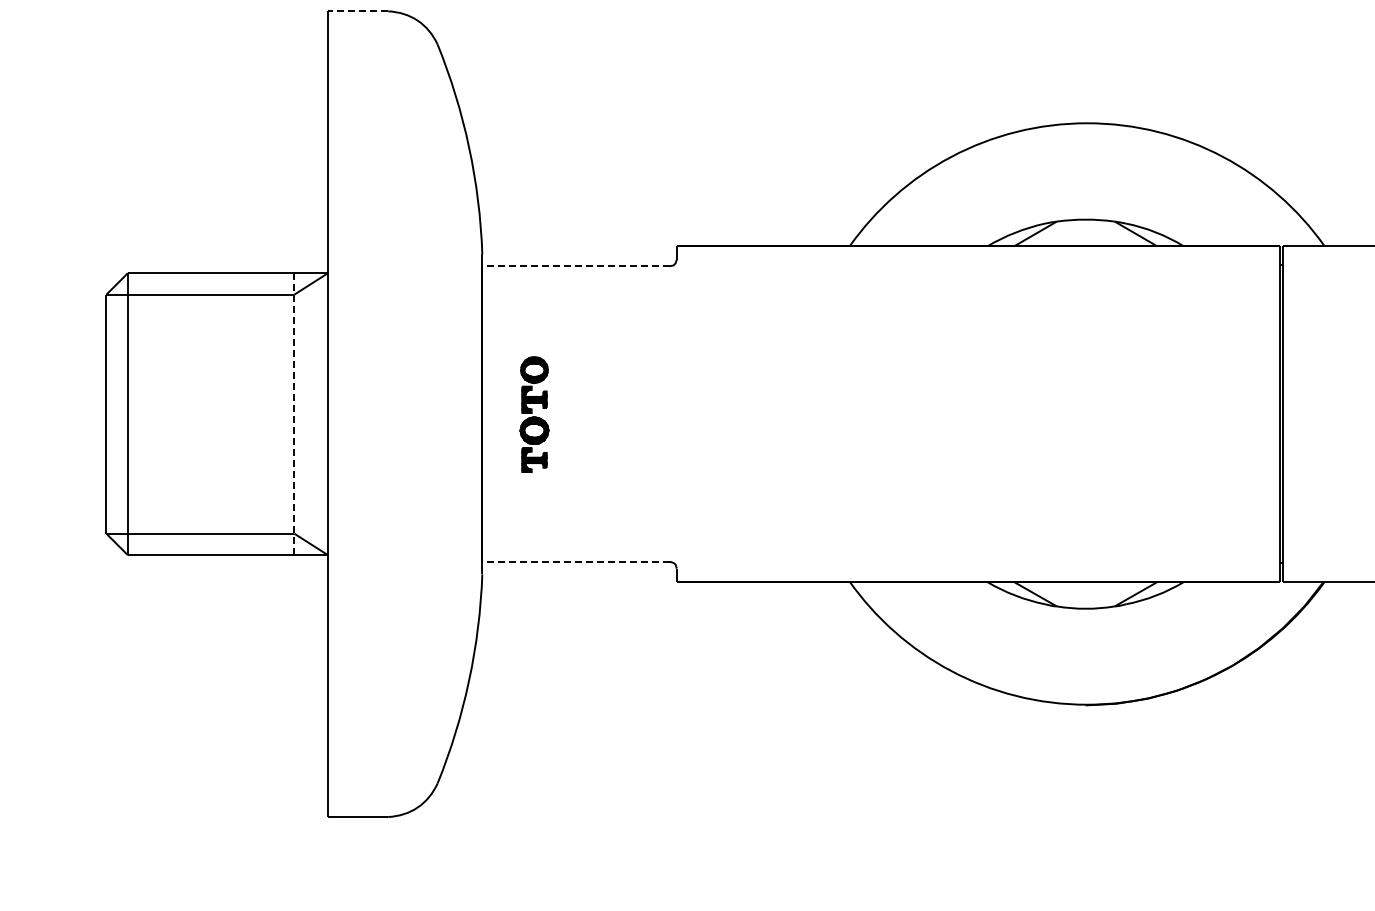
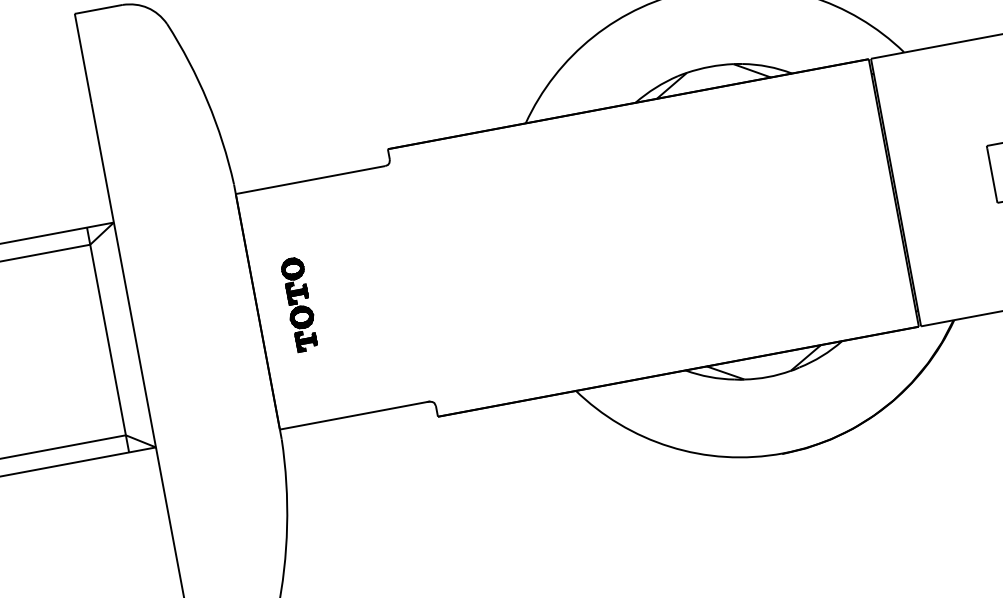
line: (357, 11) -> (98, 9), dashed -> solid
line: (576, 266) -> (310, 180), dashed -> solid
line: (294, 414) -> (108, 340), dashed -> solid
line: (576, 561) -> (354, 415), dashed -> solid

